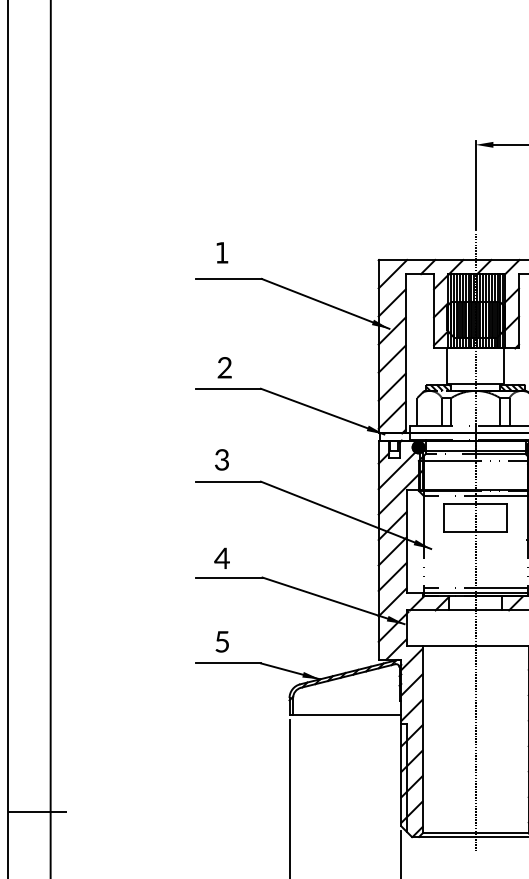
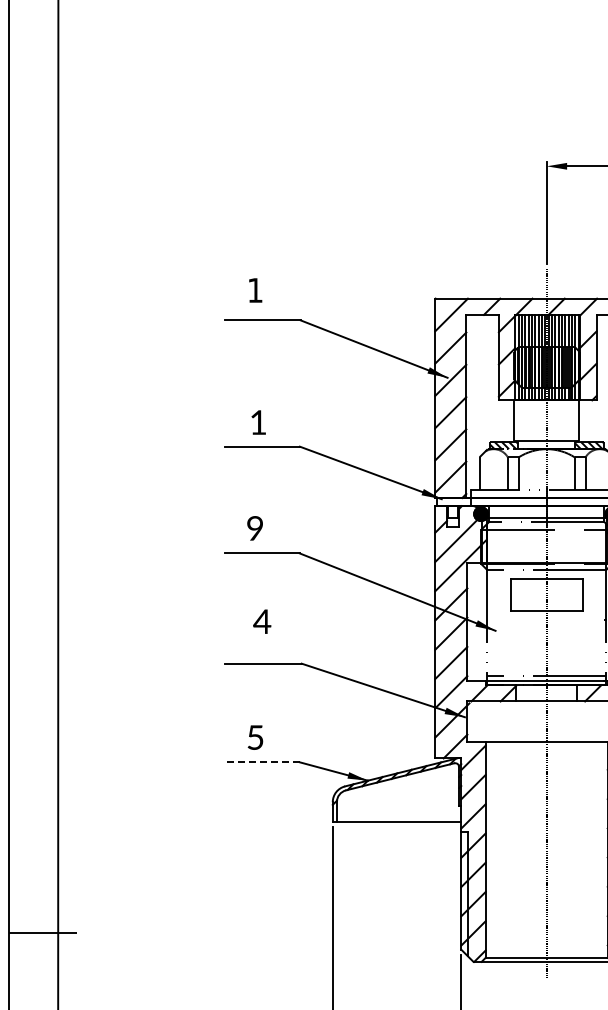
text: (224, 367) -> (258, 422), 2 -> 1
text: (222, 459) -> (255, 528), 3 -> 9
text: (222, 558) -> (262, 621), moved
line: (228, 663) -> (262, 762), solid -> dashed

